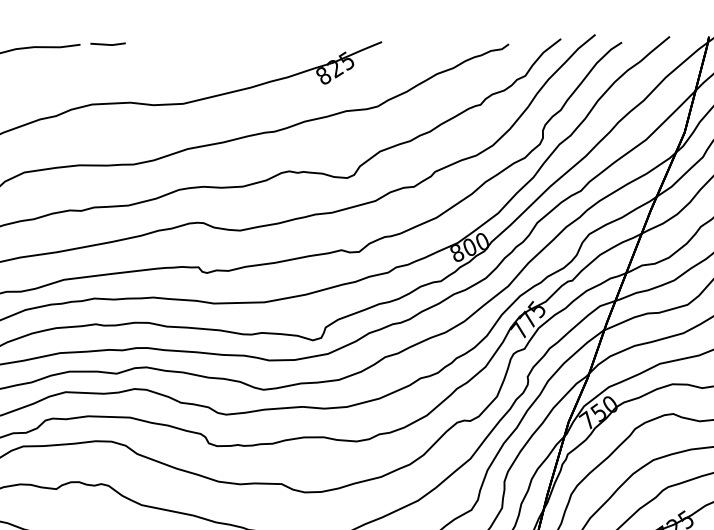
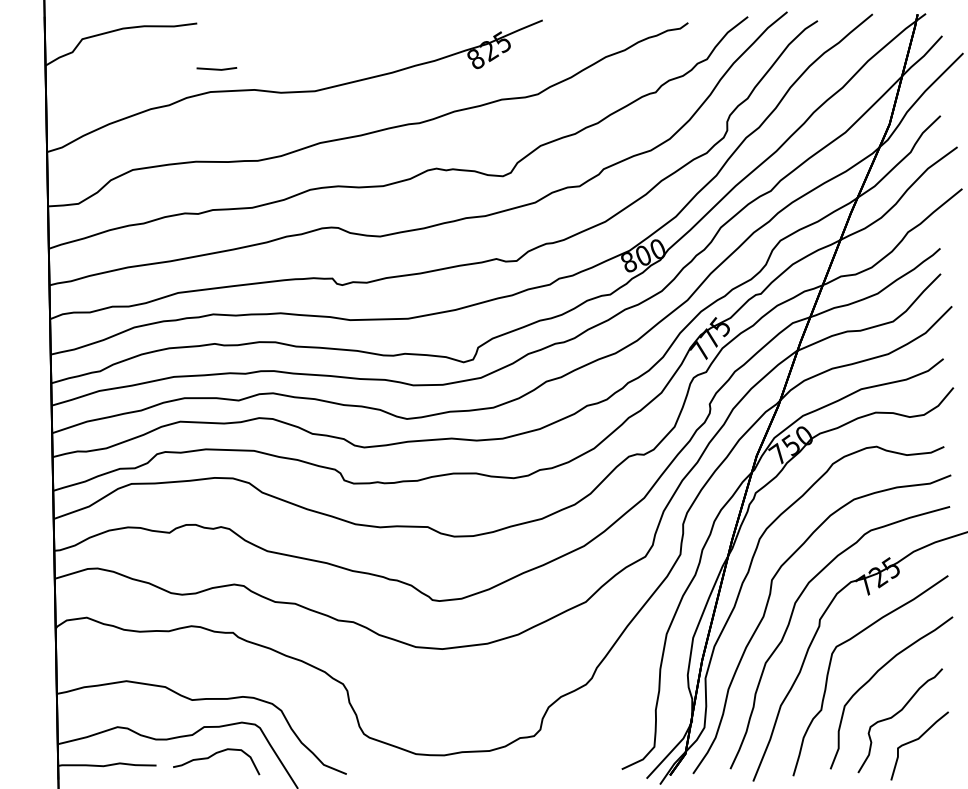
line: (107, 43) -> (216, 68), moved

